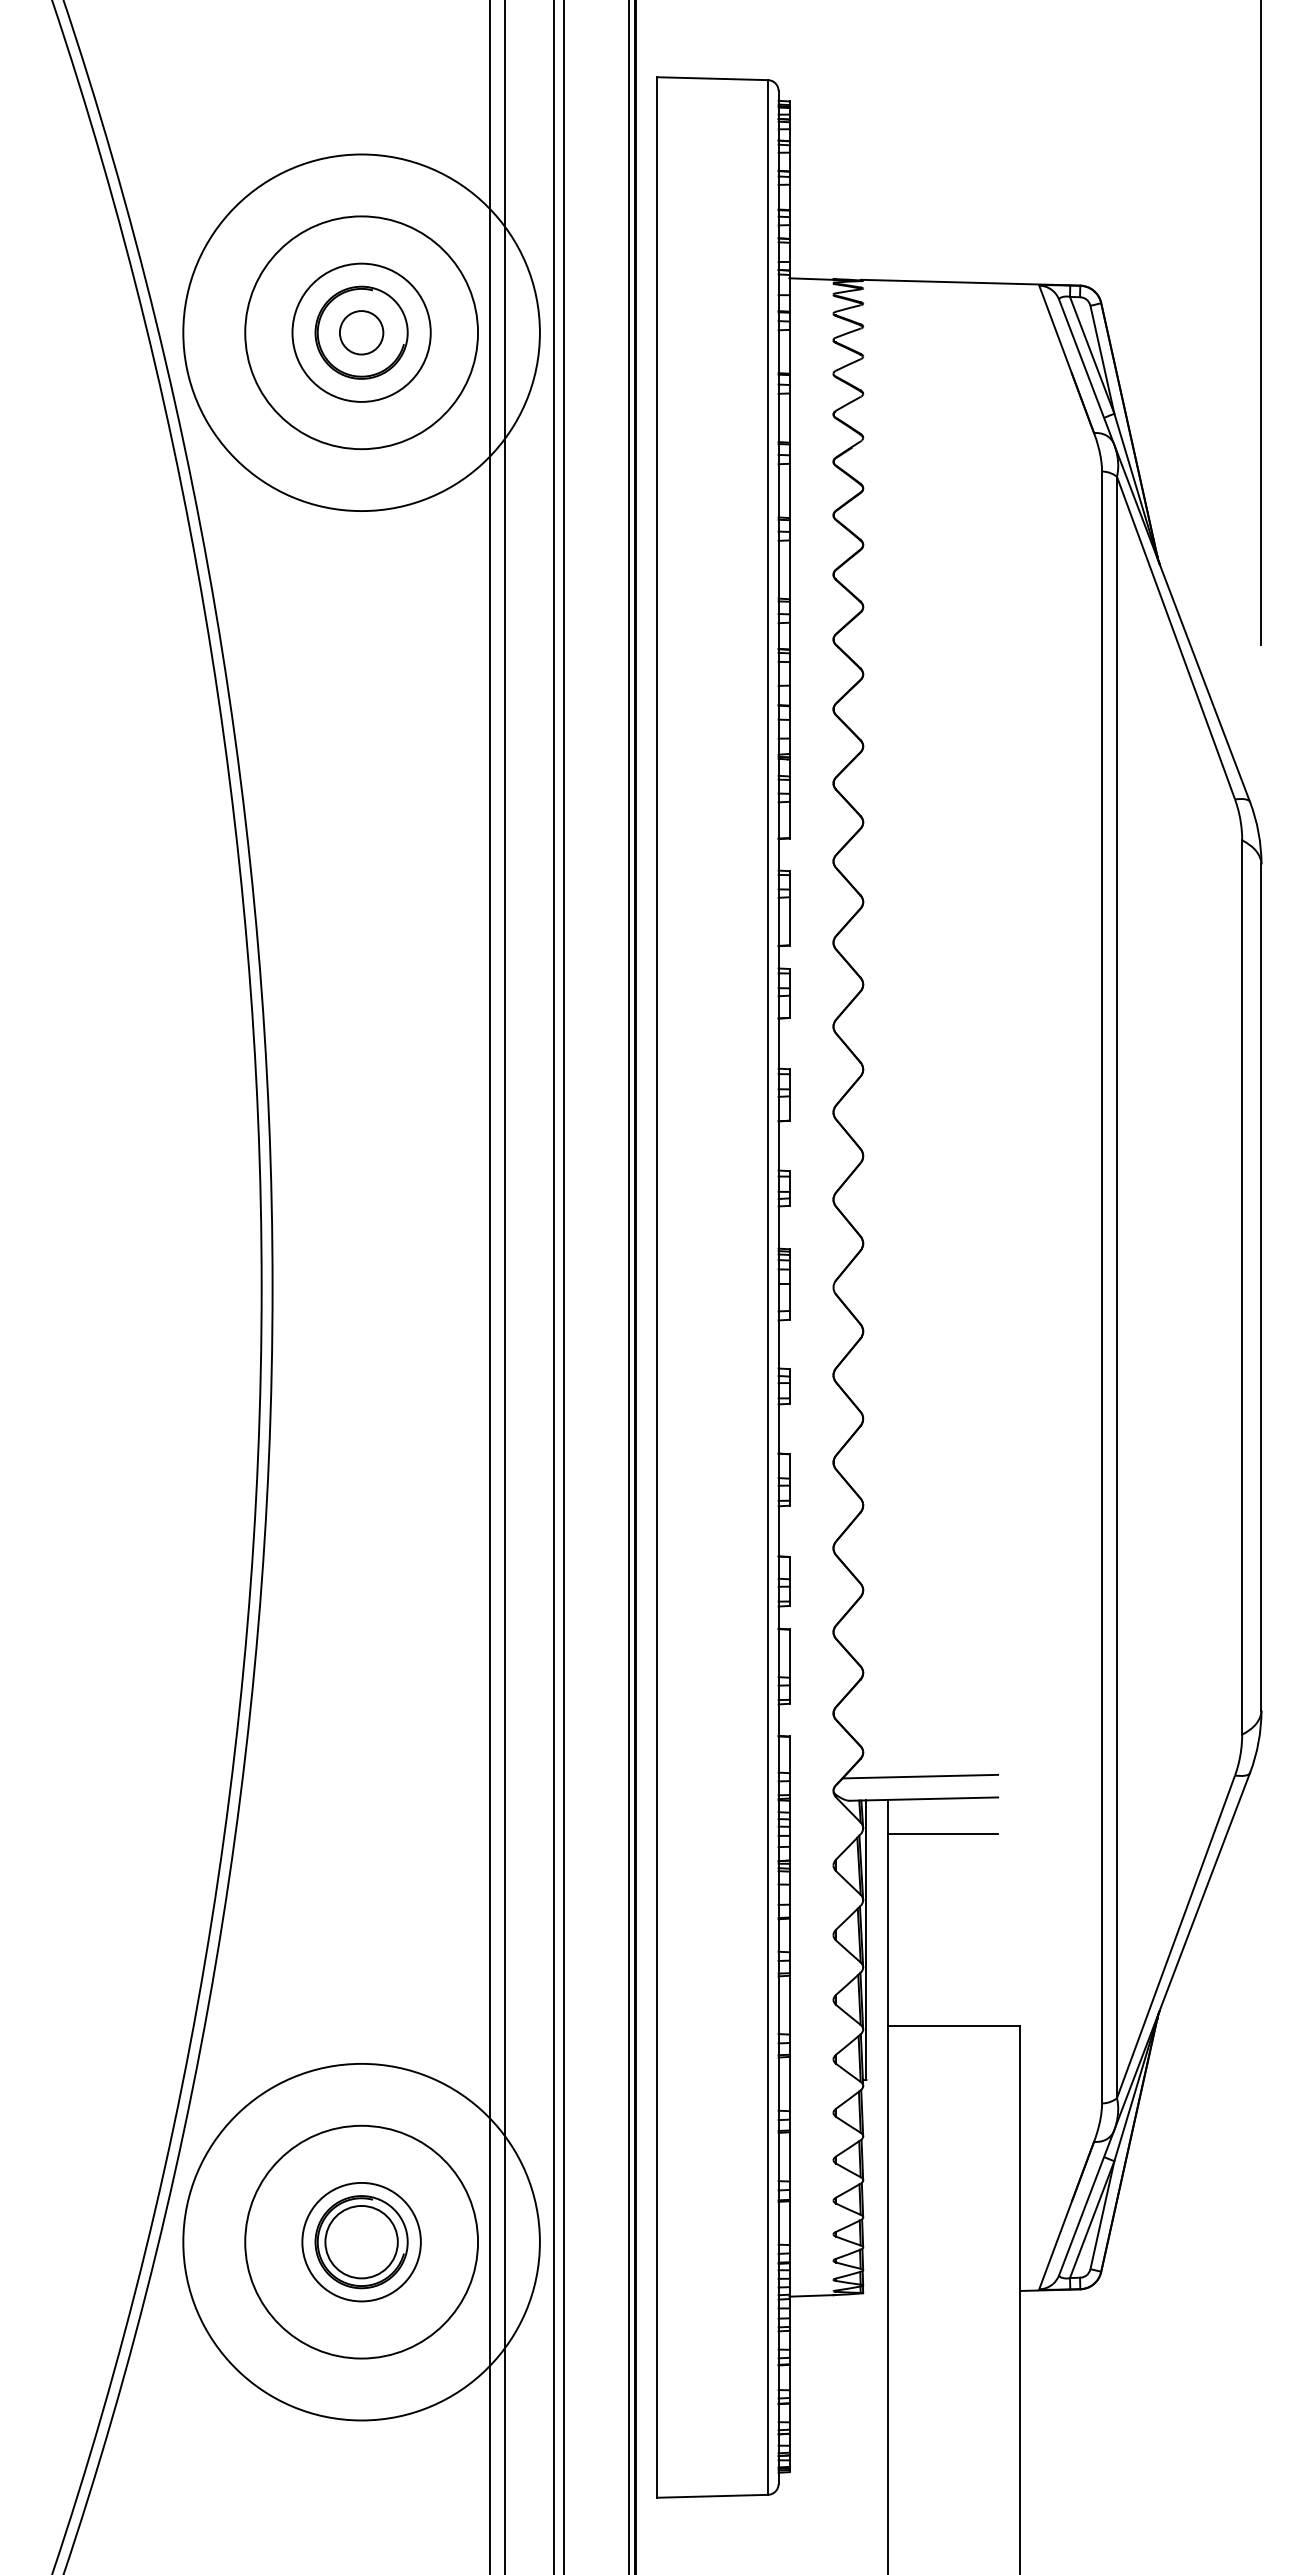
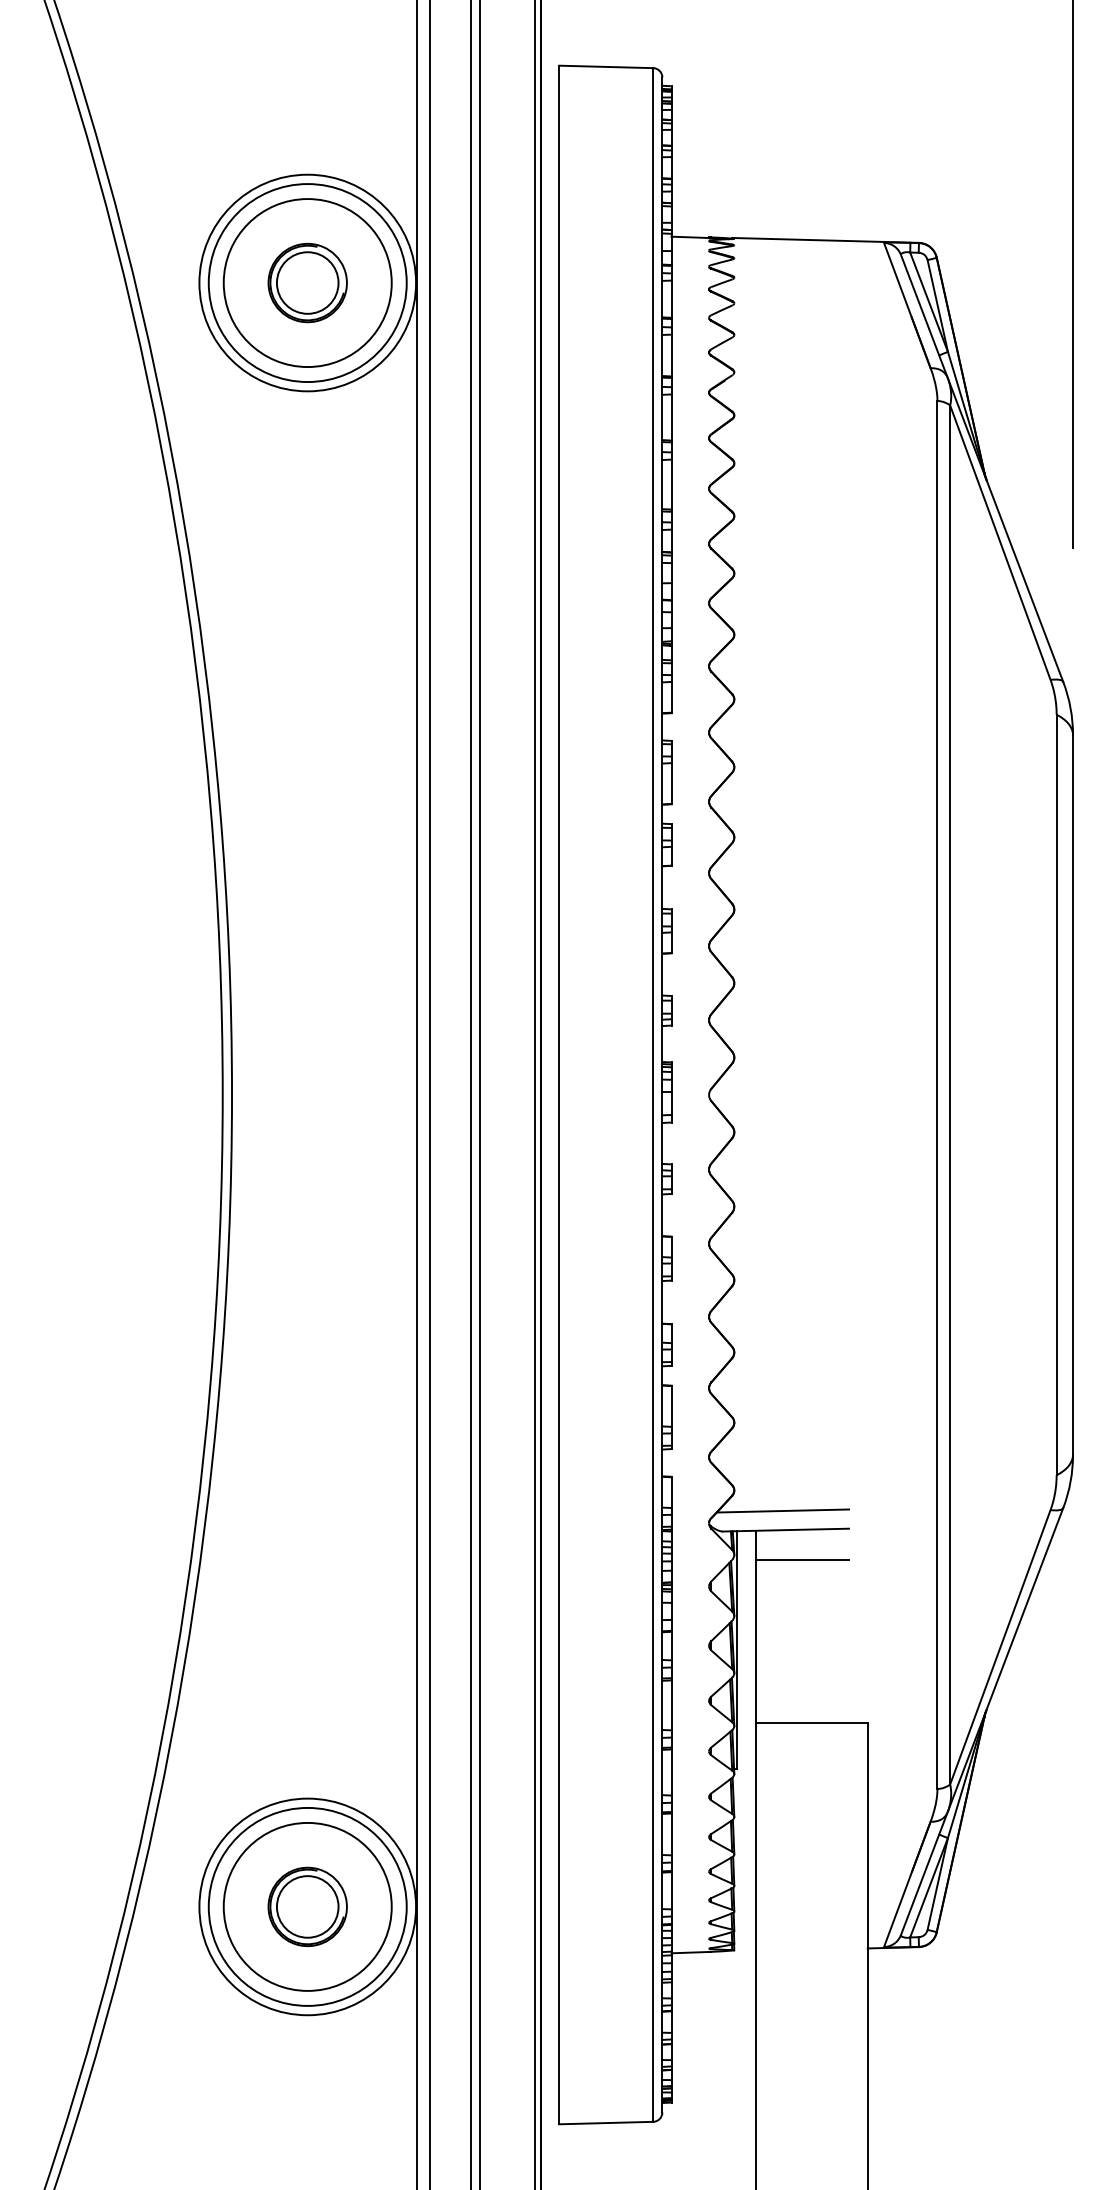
circle: (361, 332) -> (307, 282), size x0.71
circle: (361, 332) -> (307, 282), size x1.67
circle: (361, 333) -> (307, 283), size x1.43
circle: (361, 2241) -> (307, 1906), size x0.71
circle: (361, 2241) -> (307, 1906), size x1.67

